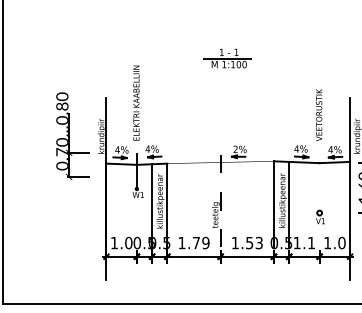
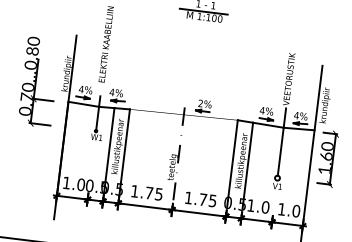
part: (72, 135) -> (39, 81), moved
line: (319, 176) -> (281, 141), added
text: (205, 242) -> (158, 193), 1.79 -> 1.75
text: (254, 242) -> (208, 199), 1.53 -> 1.75
text: (311, 242) -> (265, 206), 1.1 -> 1.0

